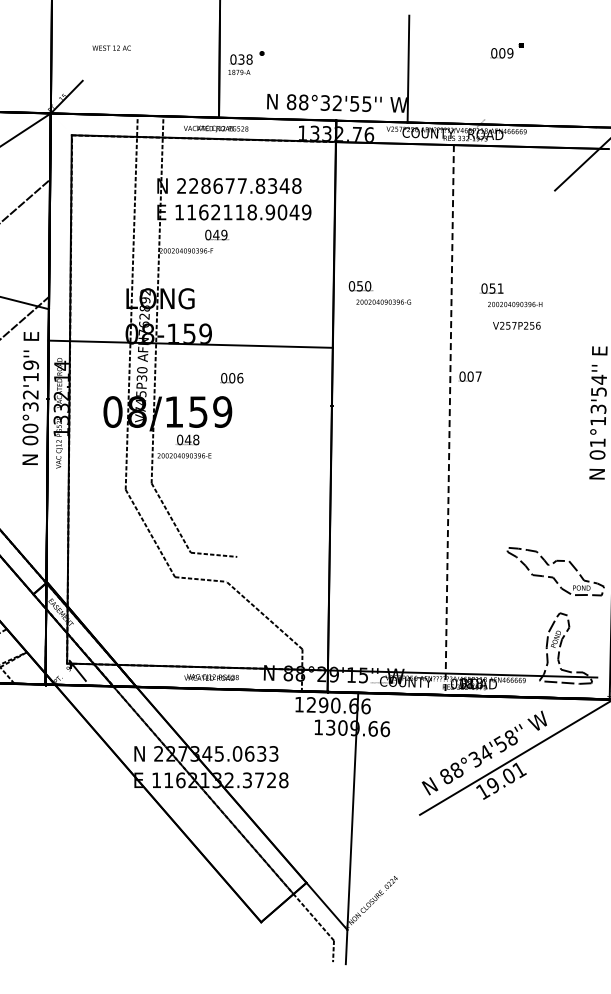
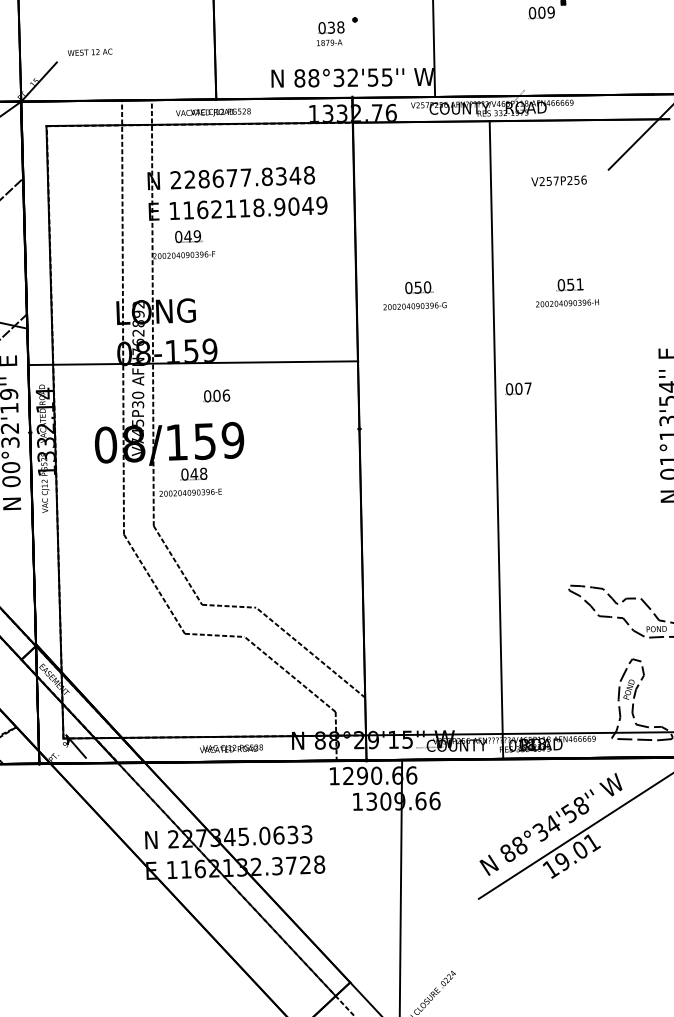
text: (111, 47) -> (89, 51), moved
part: (246, 62) -> (337, 30), moved
text: (217, 234) -> (189, 235), moved
text: (360, 286) -> (418, 287), moved
text: (491, 288) -> (569, 284), moved
text: (516, 325) -> (558, 180), moved
text: (231, 378) -> (216, 396), moved
line: (449, 420) -> (496, 440), dashed -> solid
line: (282, 596) -> (310, 651), added

